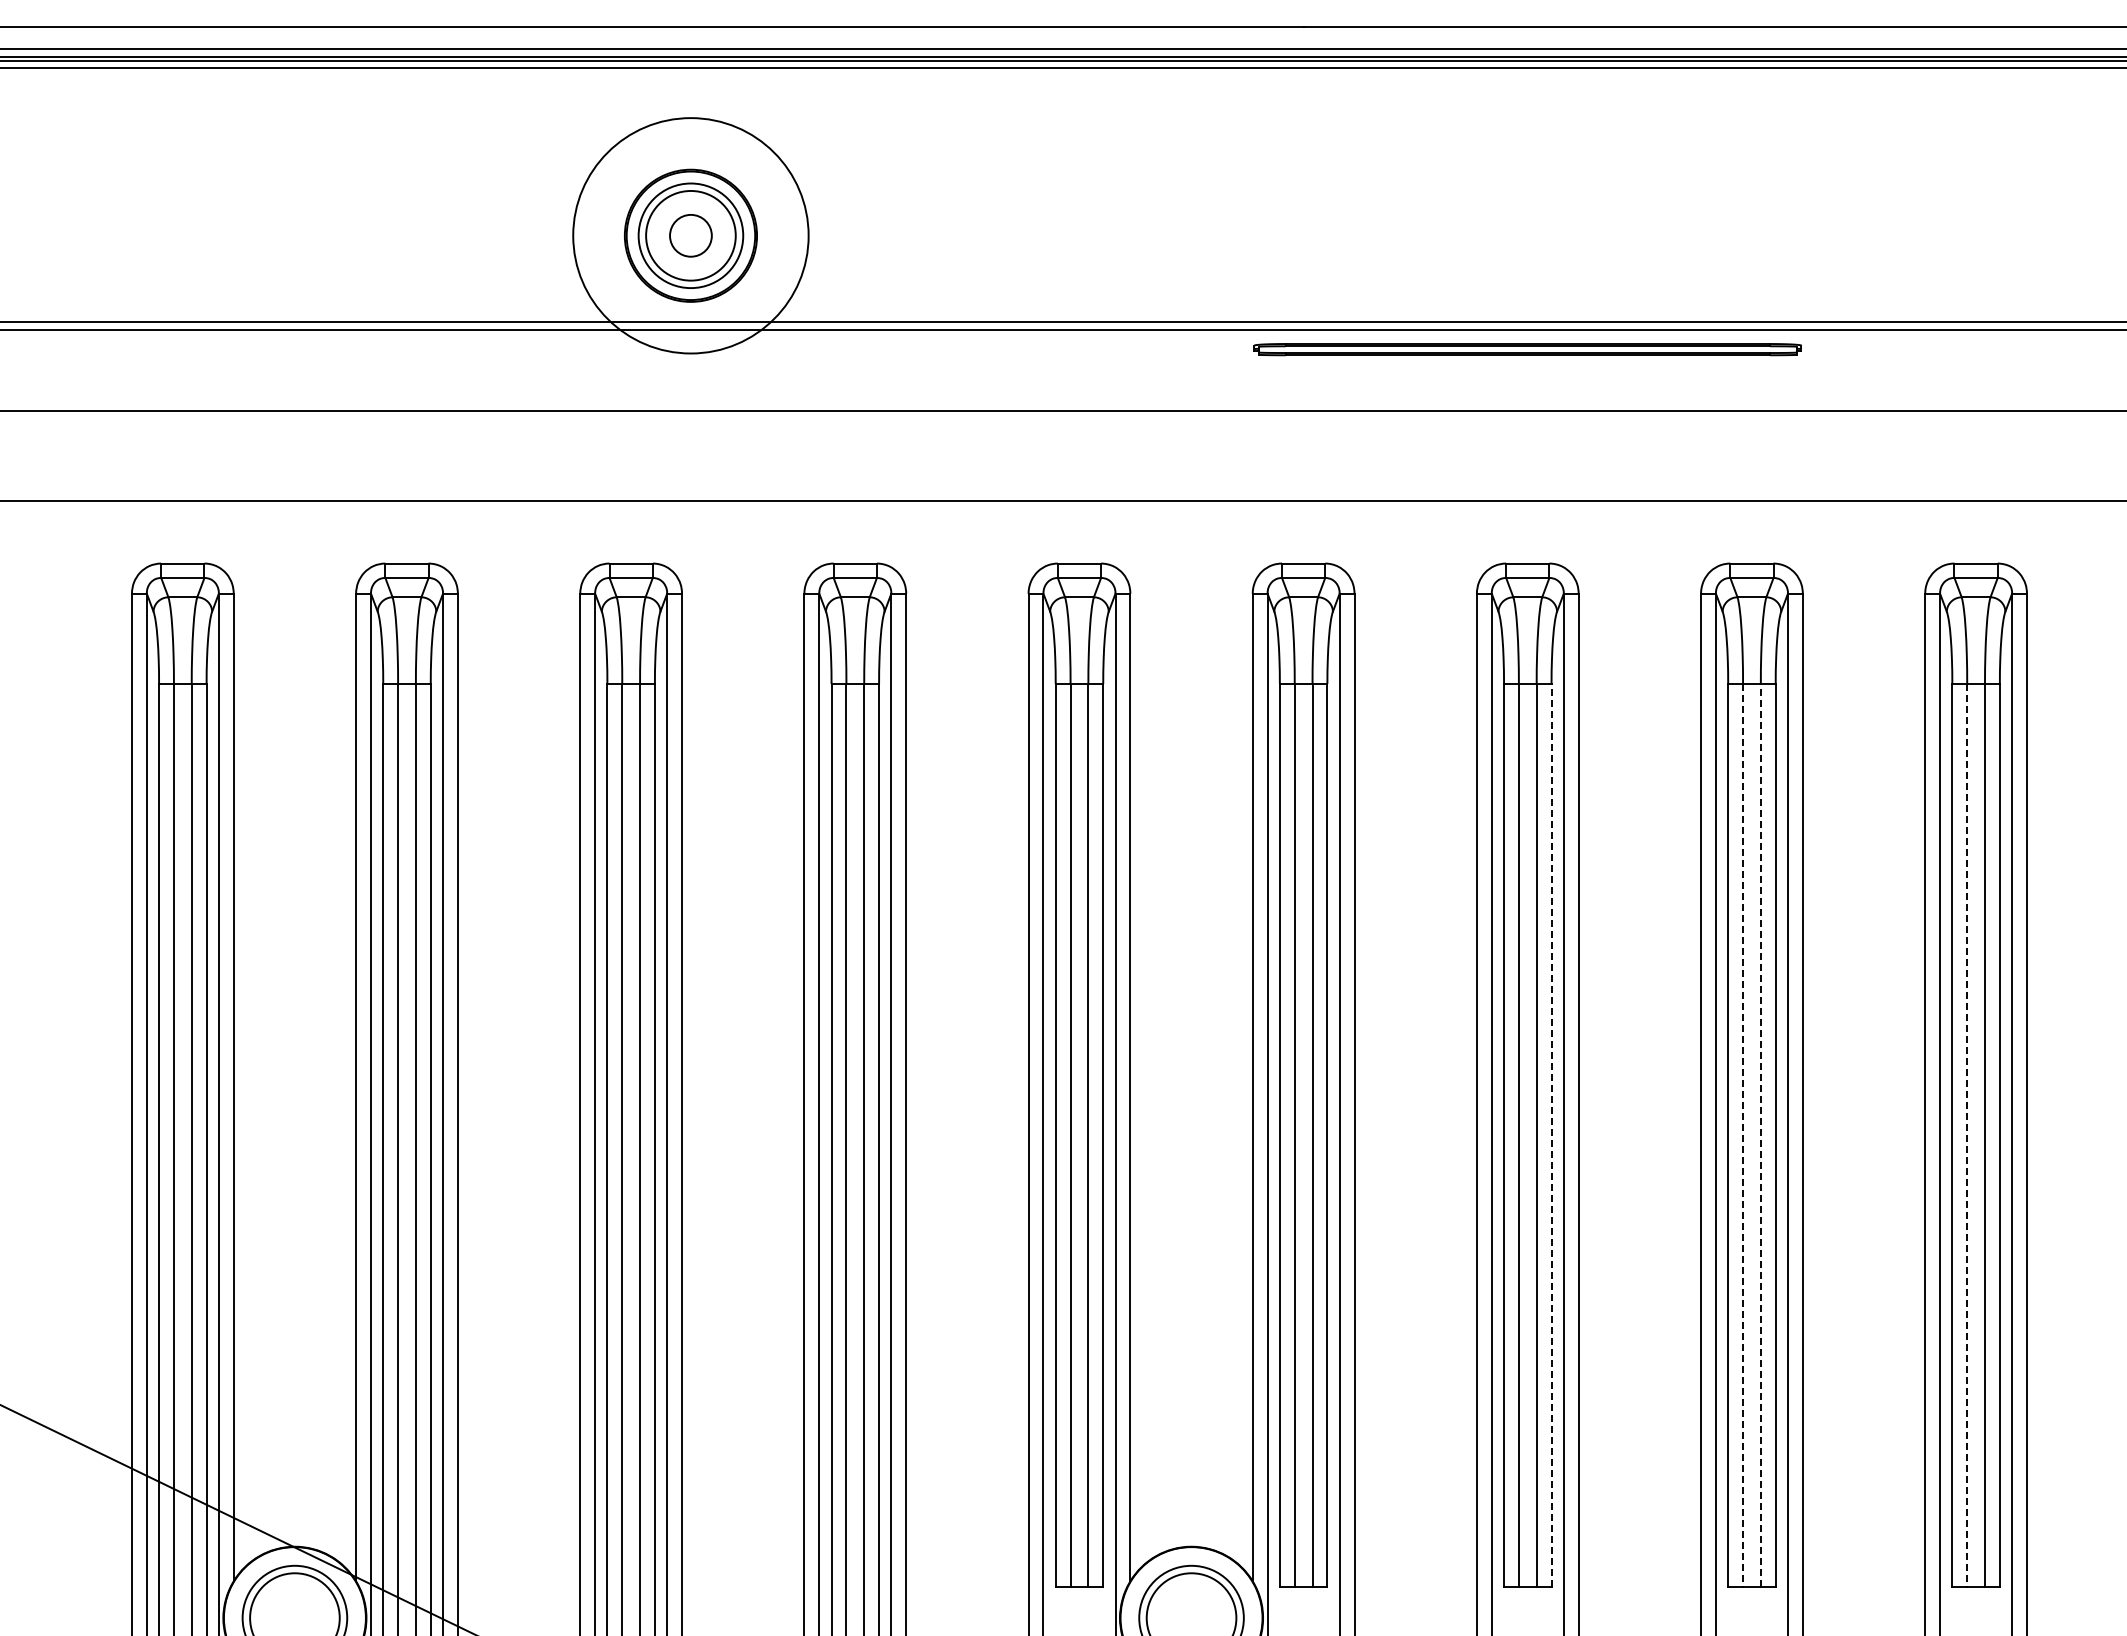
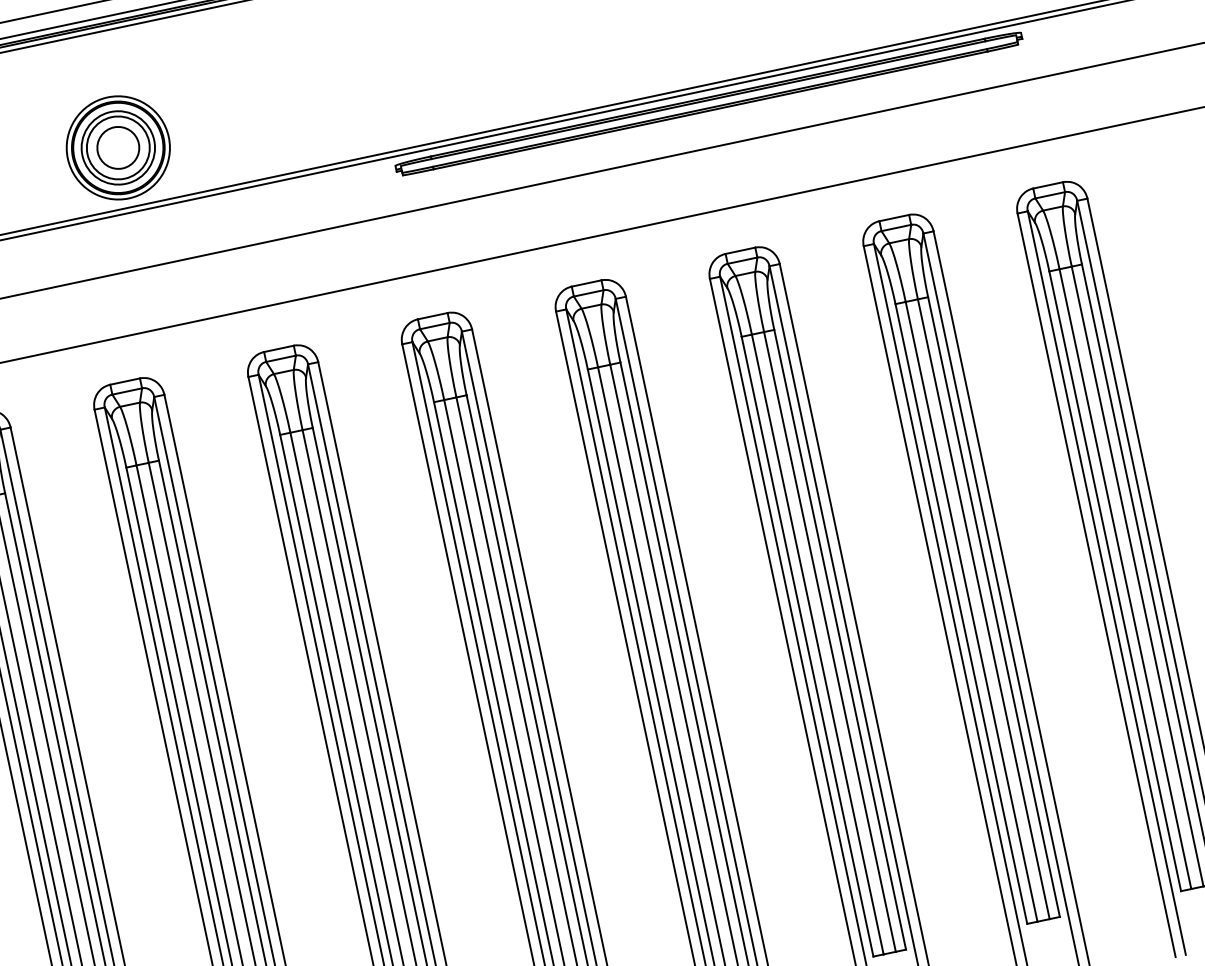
circle: (690, 235) -> (117, 147), size x0.62
circle: (690, 235) -> (117, 147), size x1.43
part: (1527, 349) -> (709, 103), size x1.67
line: (1551, 1135) -> (840, 639), dashed -> solid
line: (1743, 1135) -> (971, 611), dashed -> solid
line: (1760, 1135) -> (983, 609), dashed -> solid
line: (1967, 1135) -> (1125, 579), dashed -> solid

